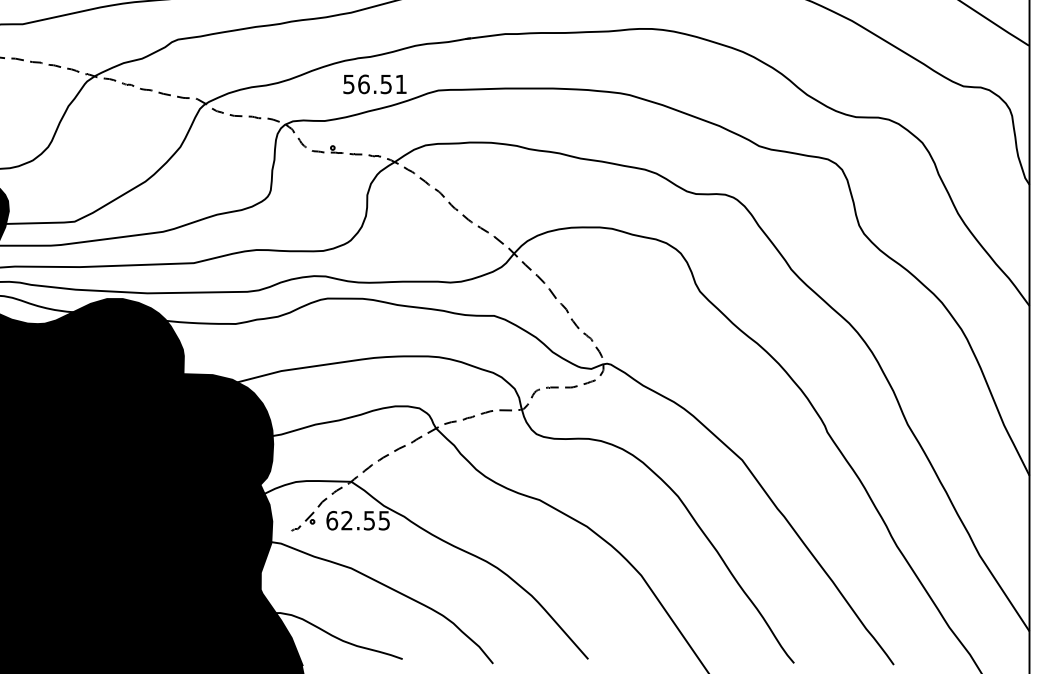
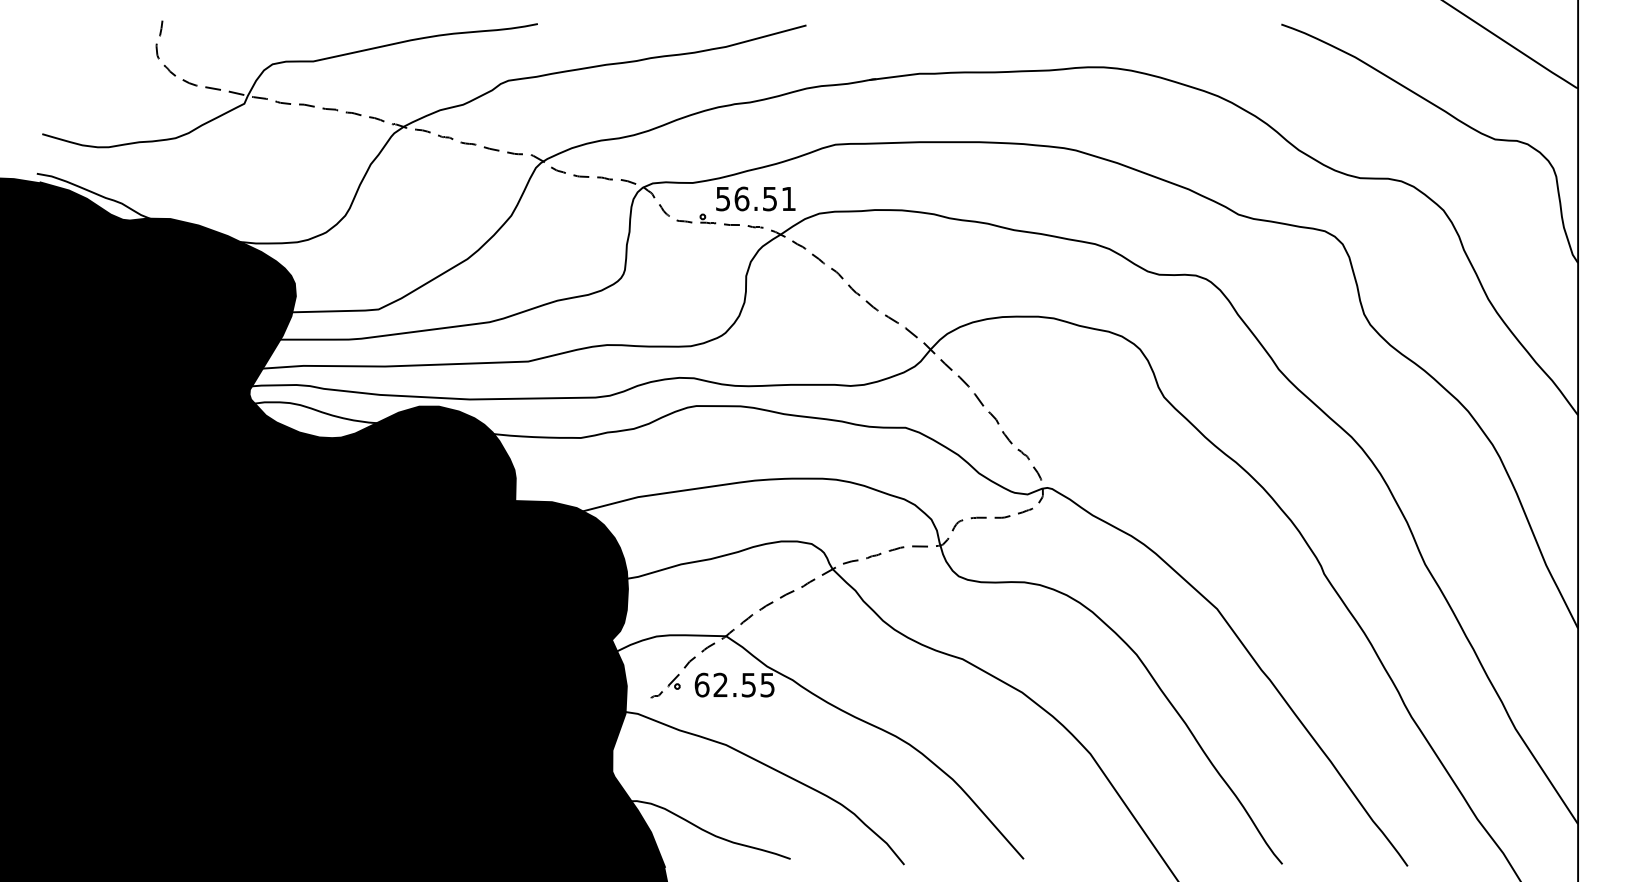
text: (374, 84) -> (755, 198), moved

